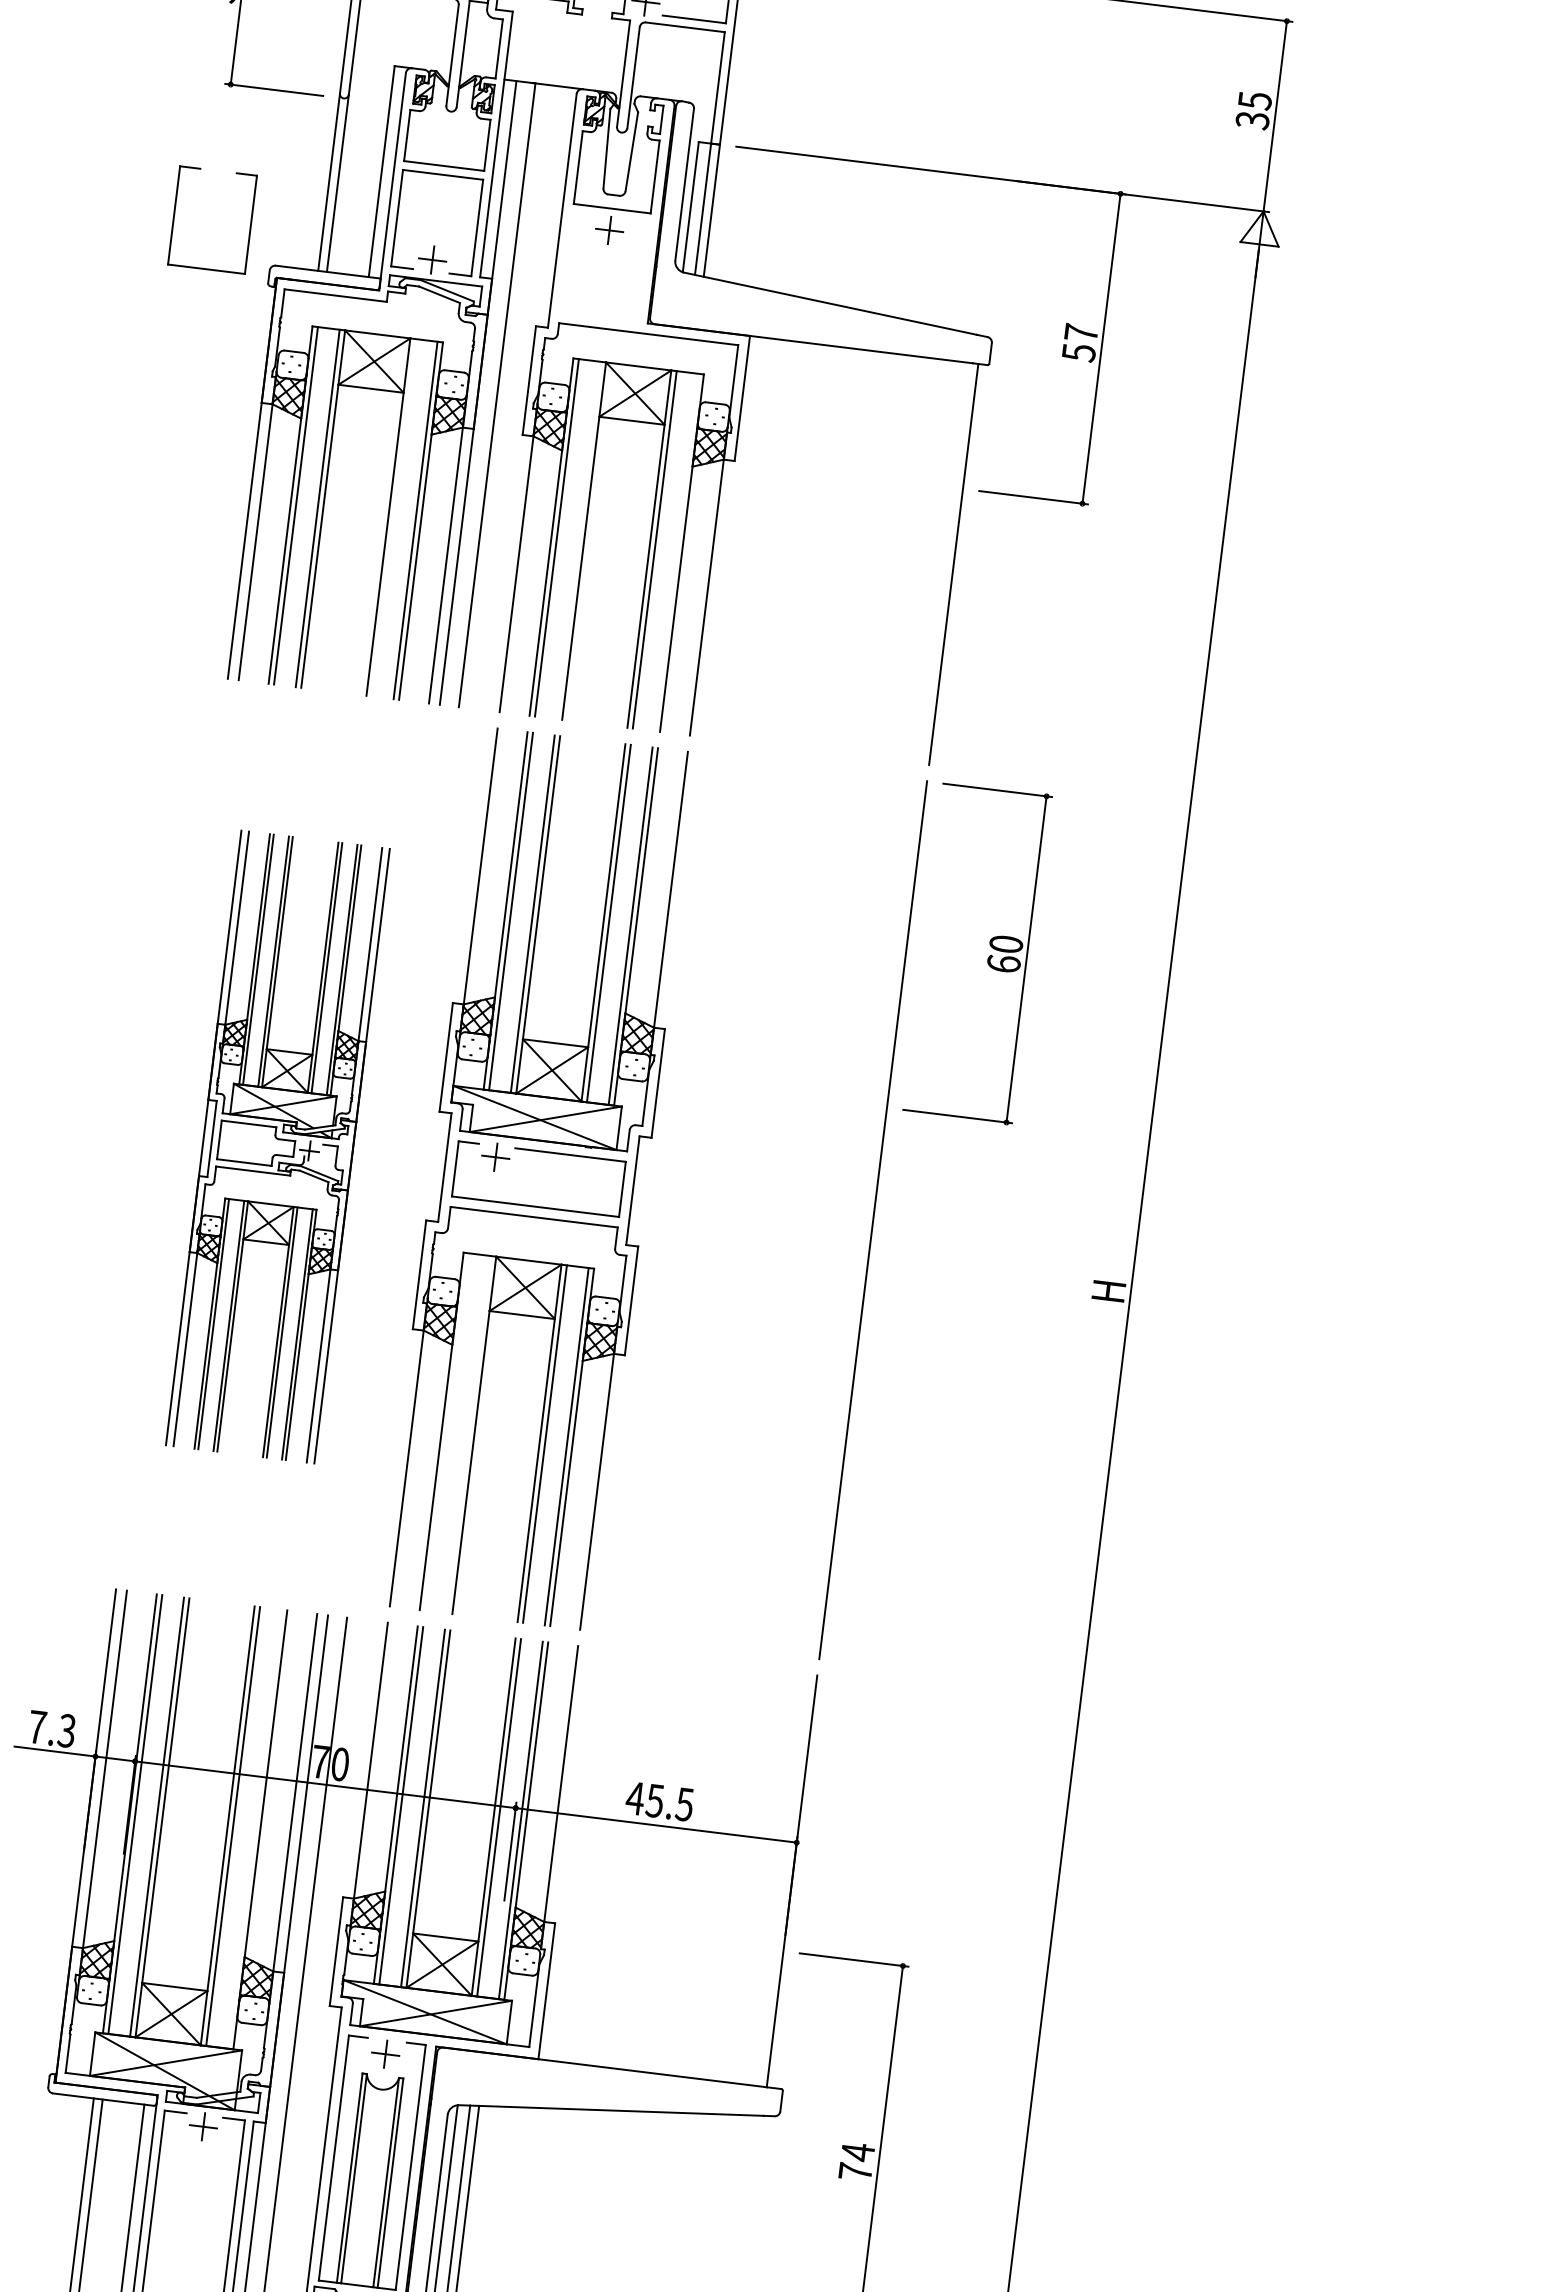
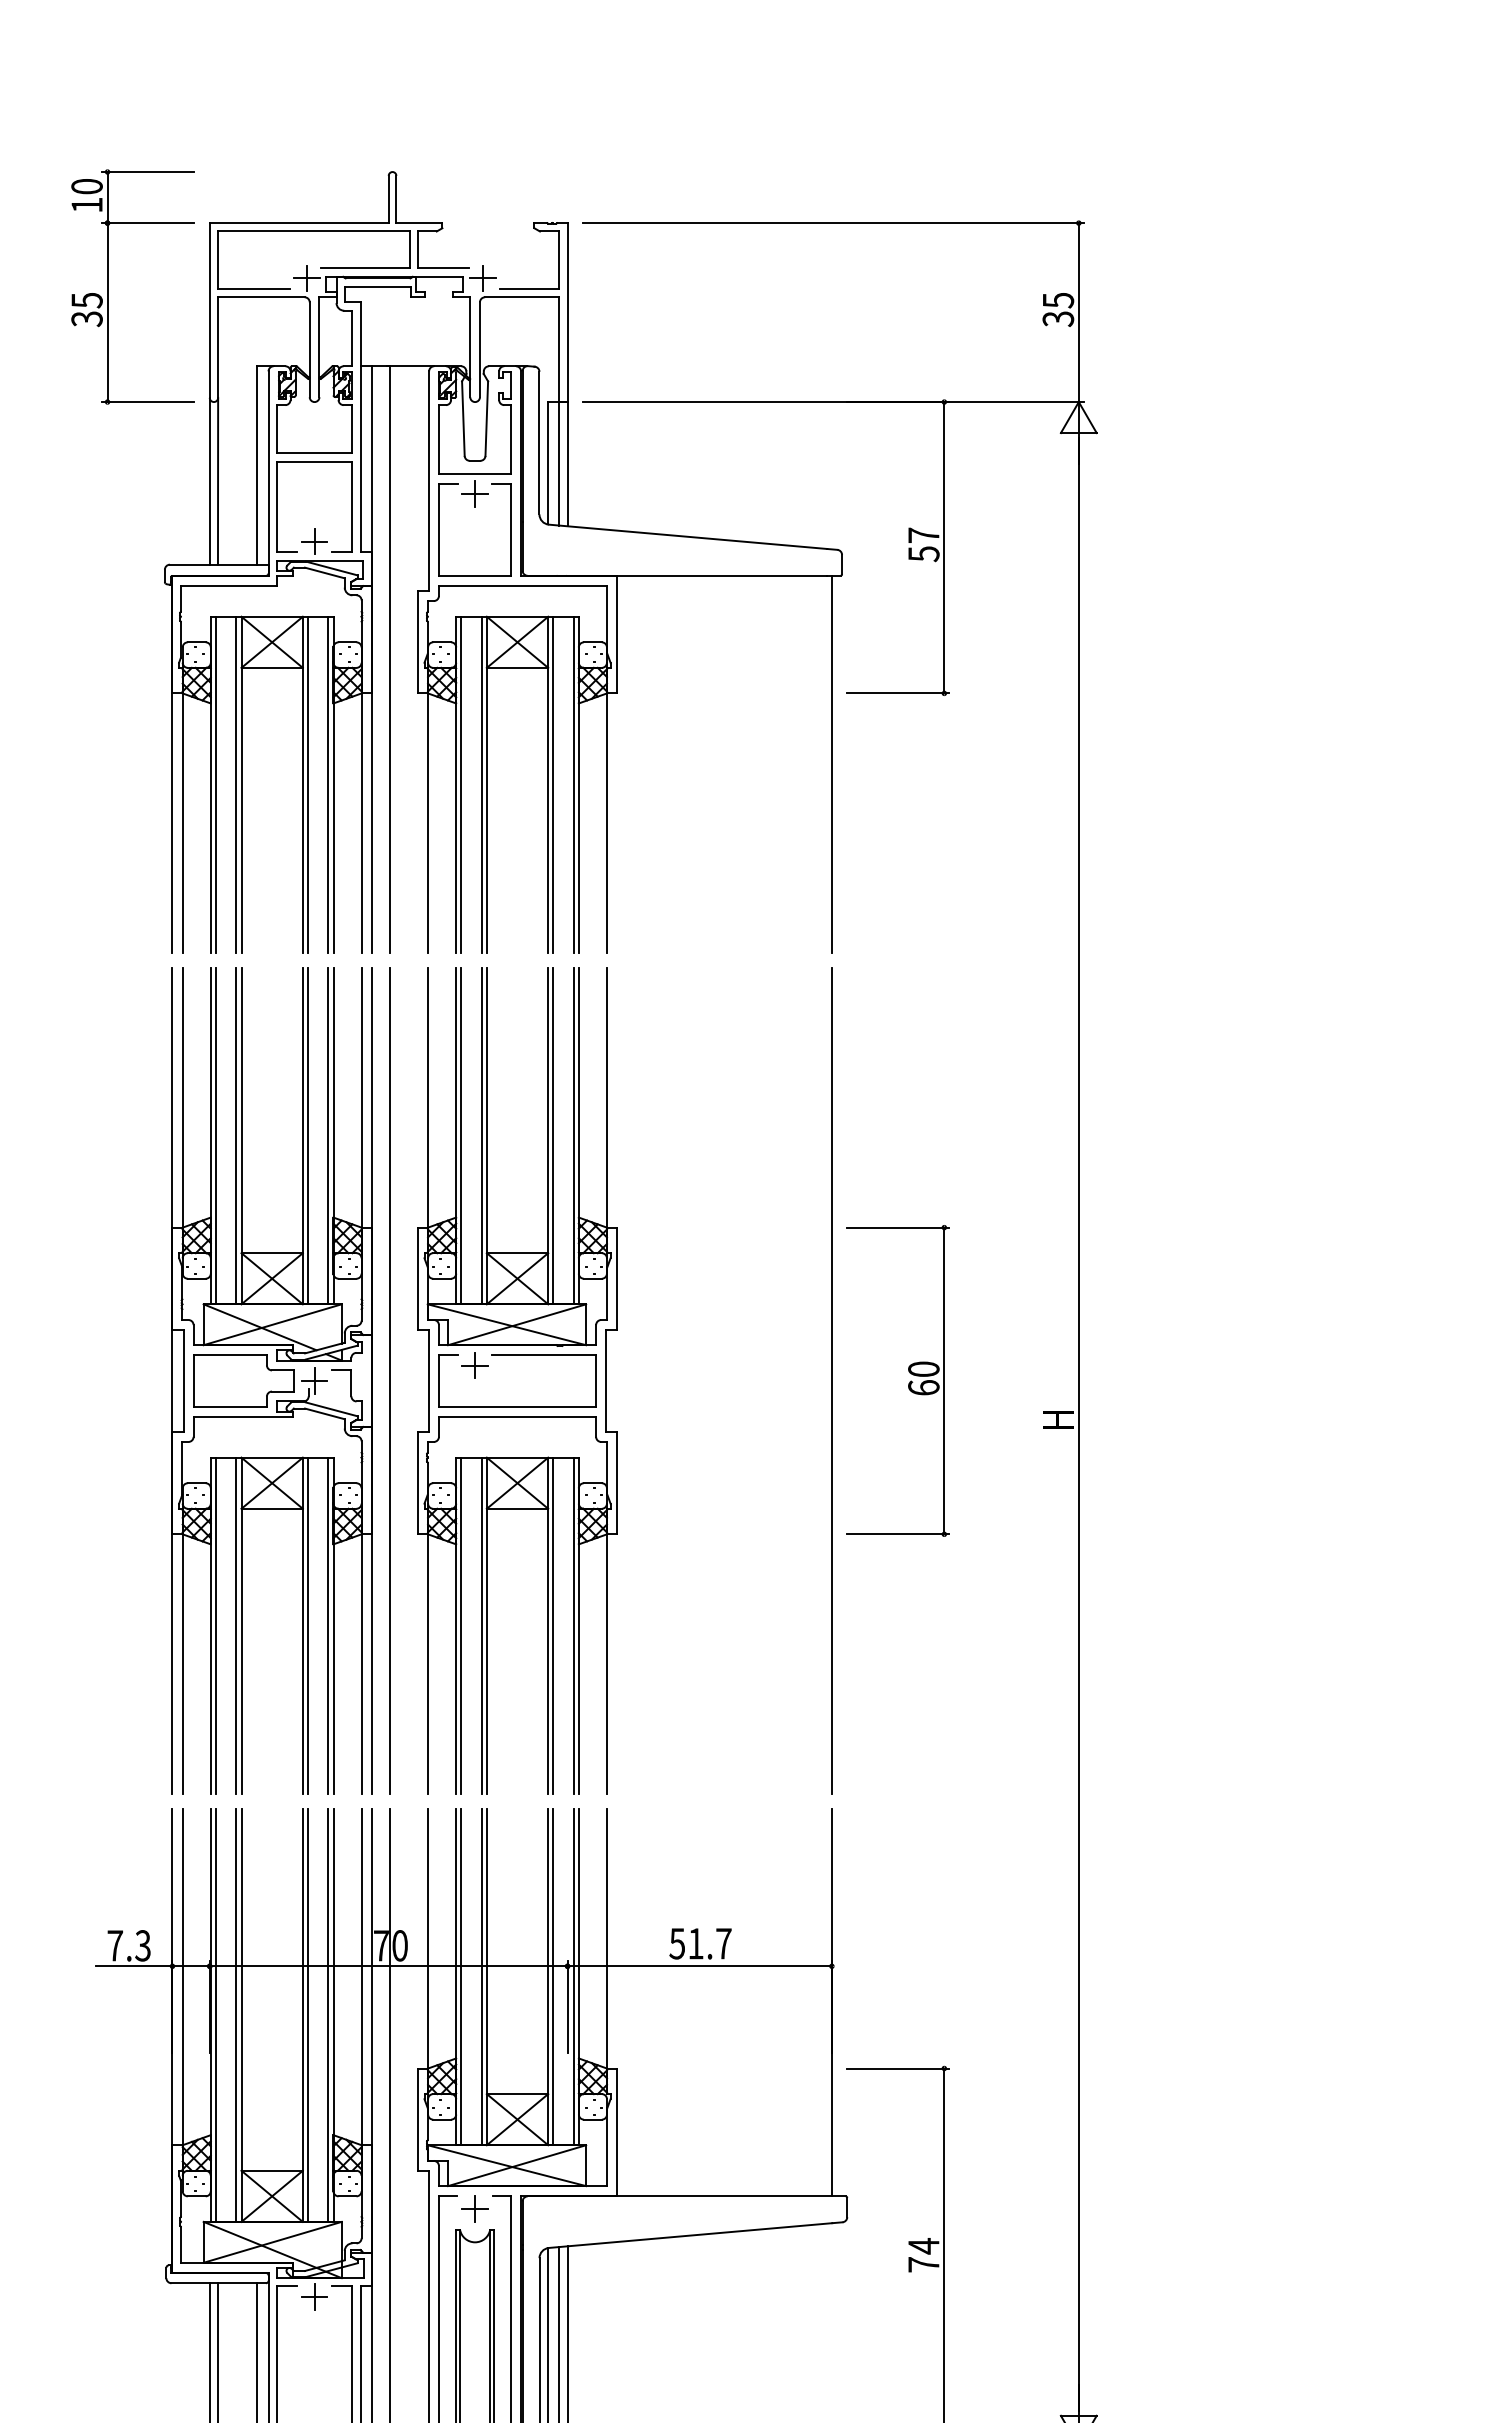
part: (174, 215) -> (439, 529), moved
line: (393, 517) -> (307, 784), added
line: (578, 540) -> (481, 784), added
line: (676, 552) -> (573, 784), added
part: (988, 957) -> (908, 1383), moved
part: (277, 1146) -> (271, 1380), size x1.43
line: (402, 1161) -> (389, 1380), added
line: (447, 1431) -> (461, 1625), added
line: (468, 1434) -> (481, 1625), added
text: (660, 1801) -> (700, 1943), 45.5 -> 51.7
line: (255, 1829) -> (328, 2015), added

